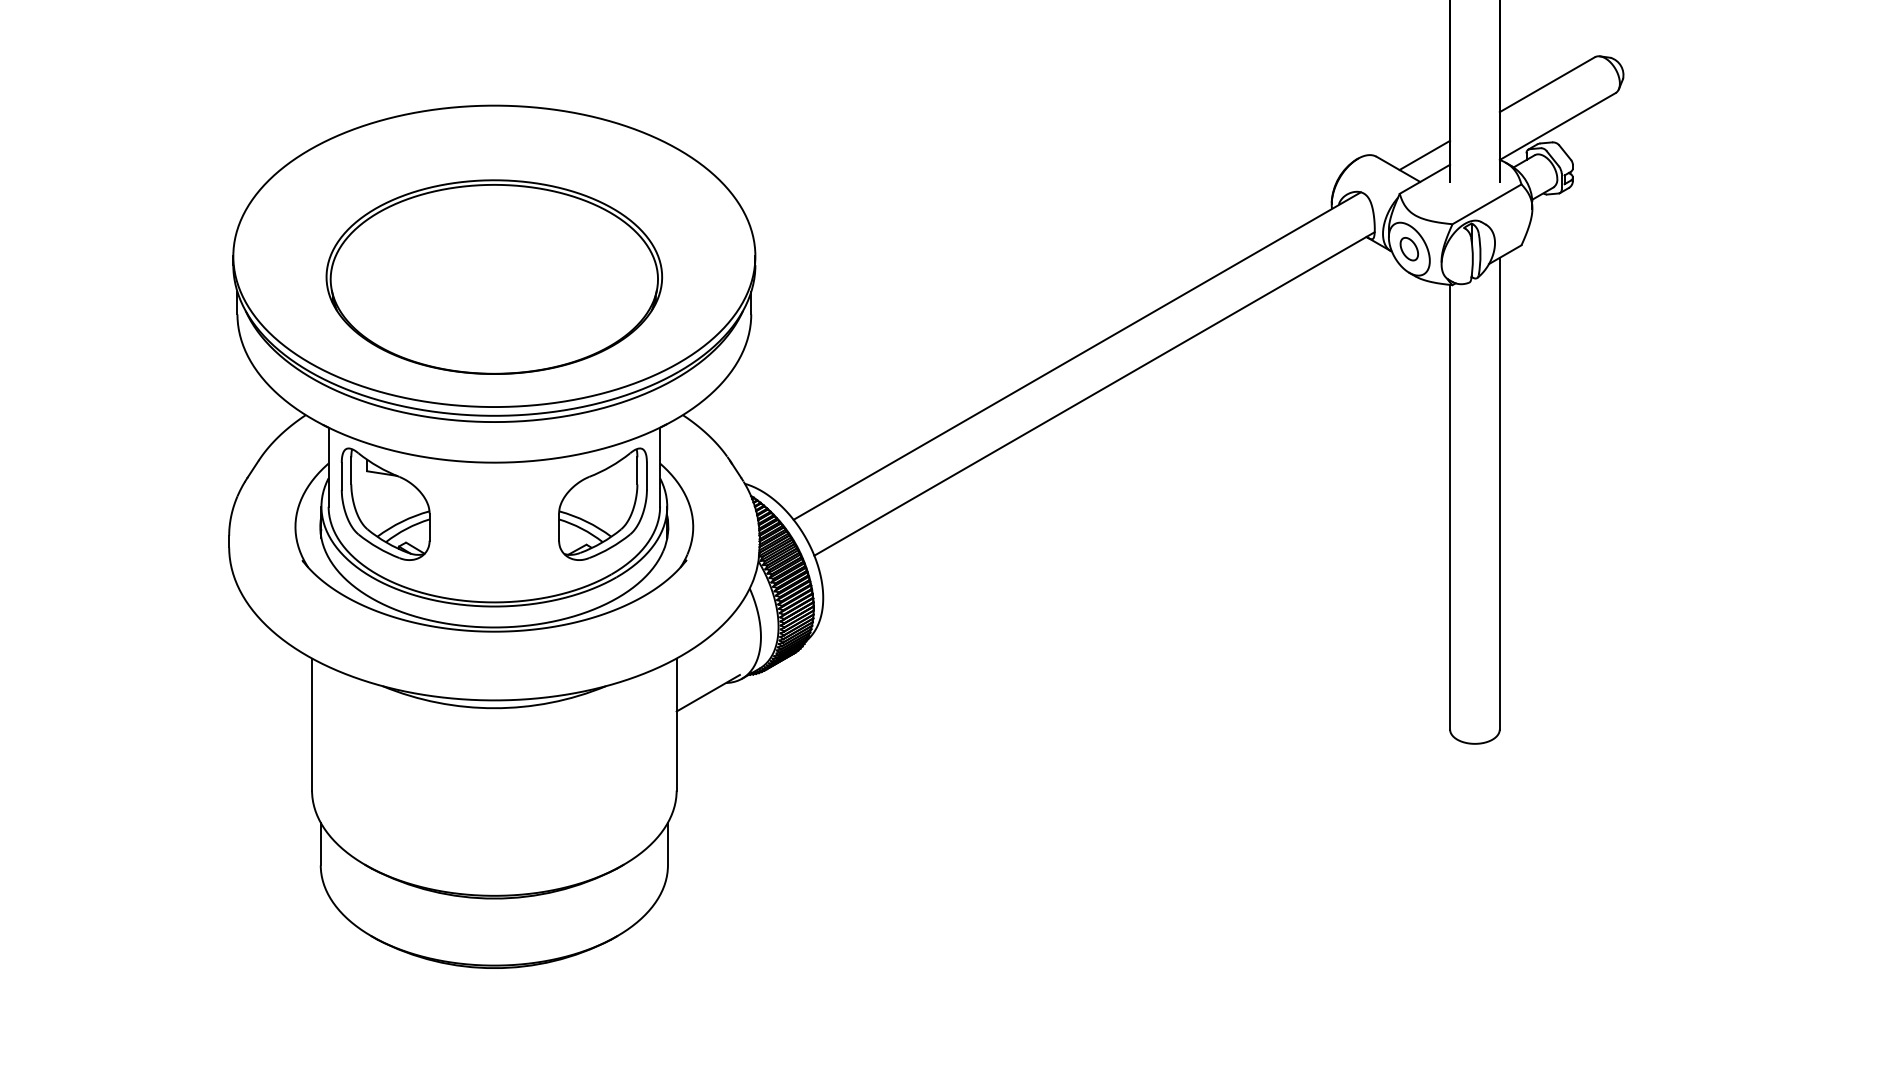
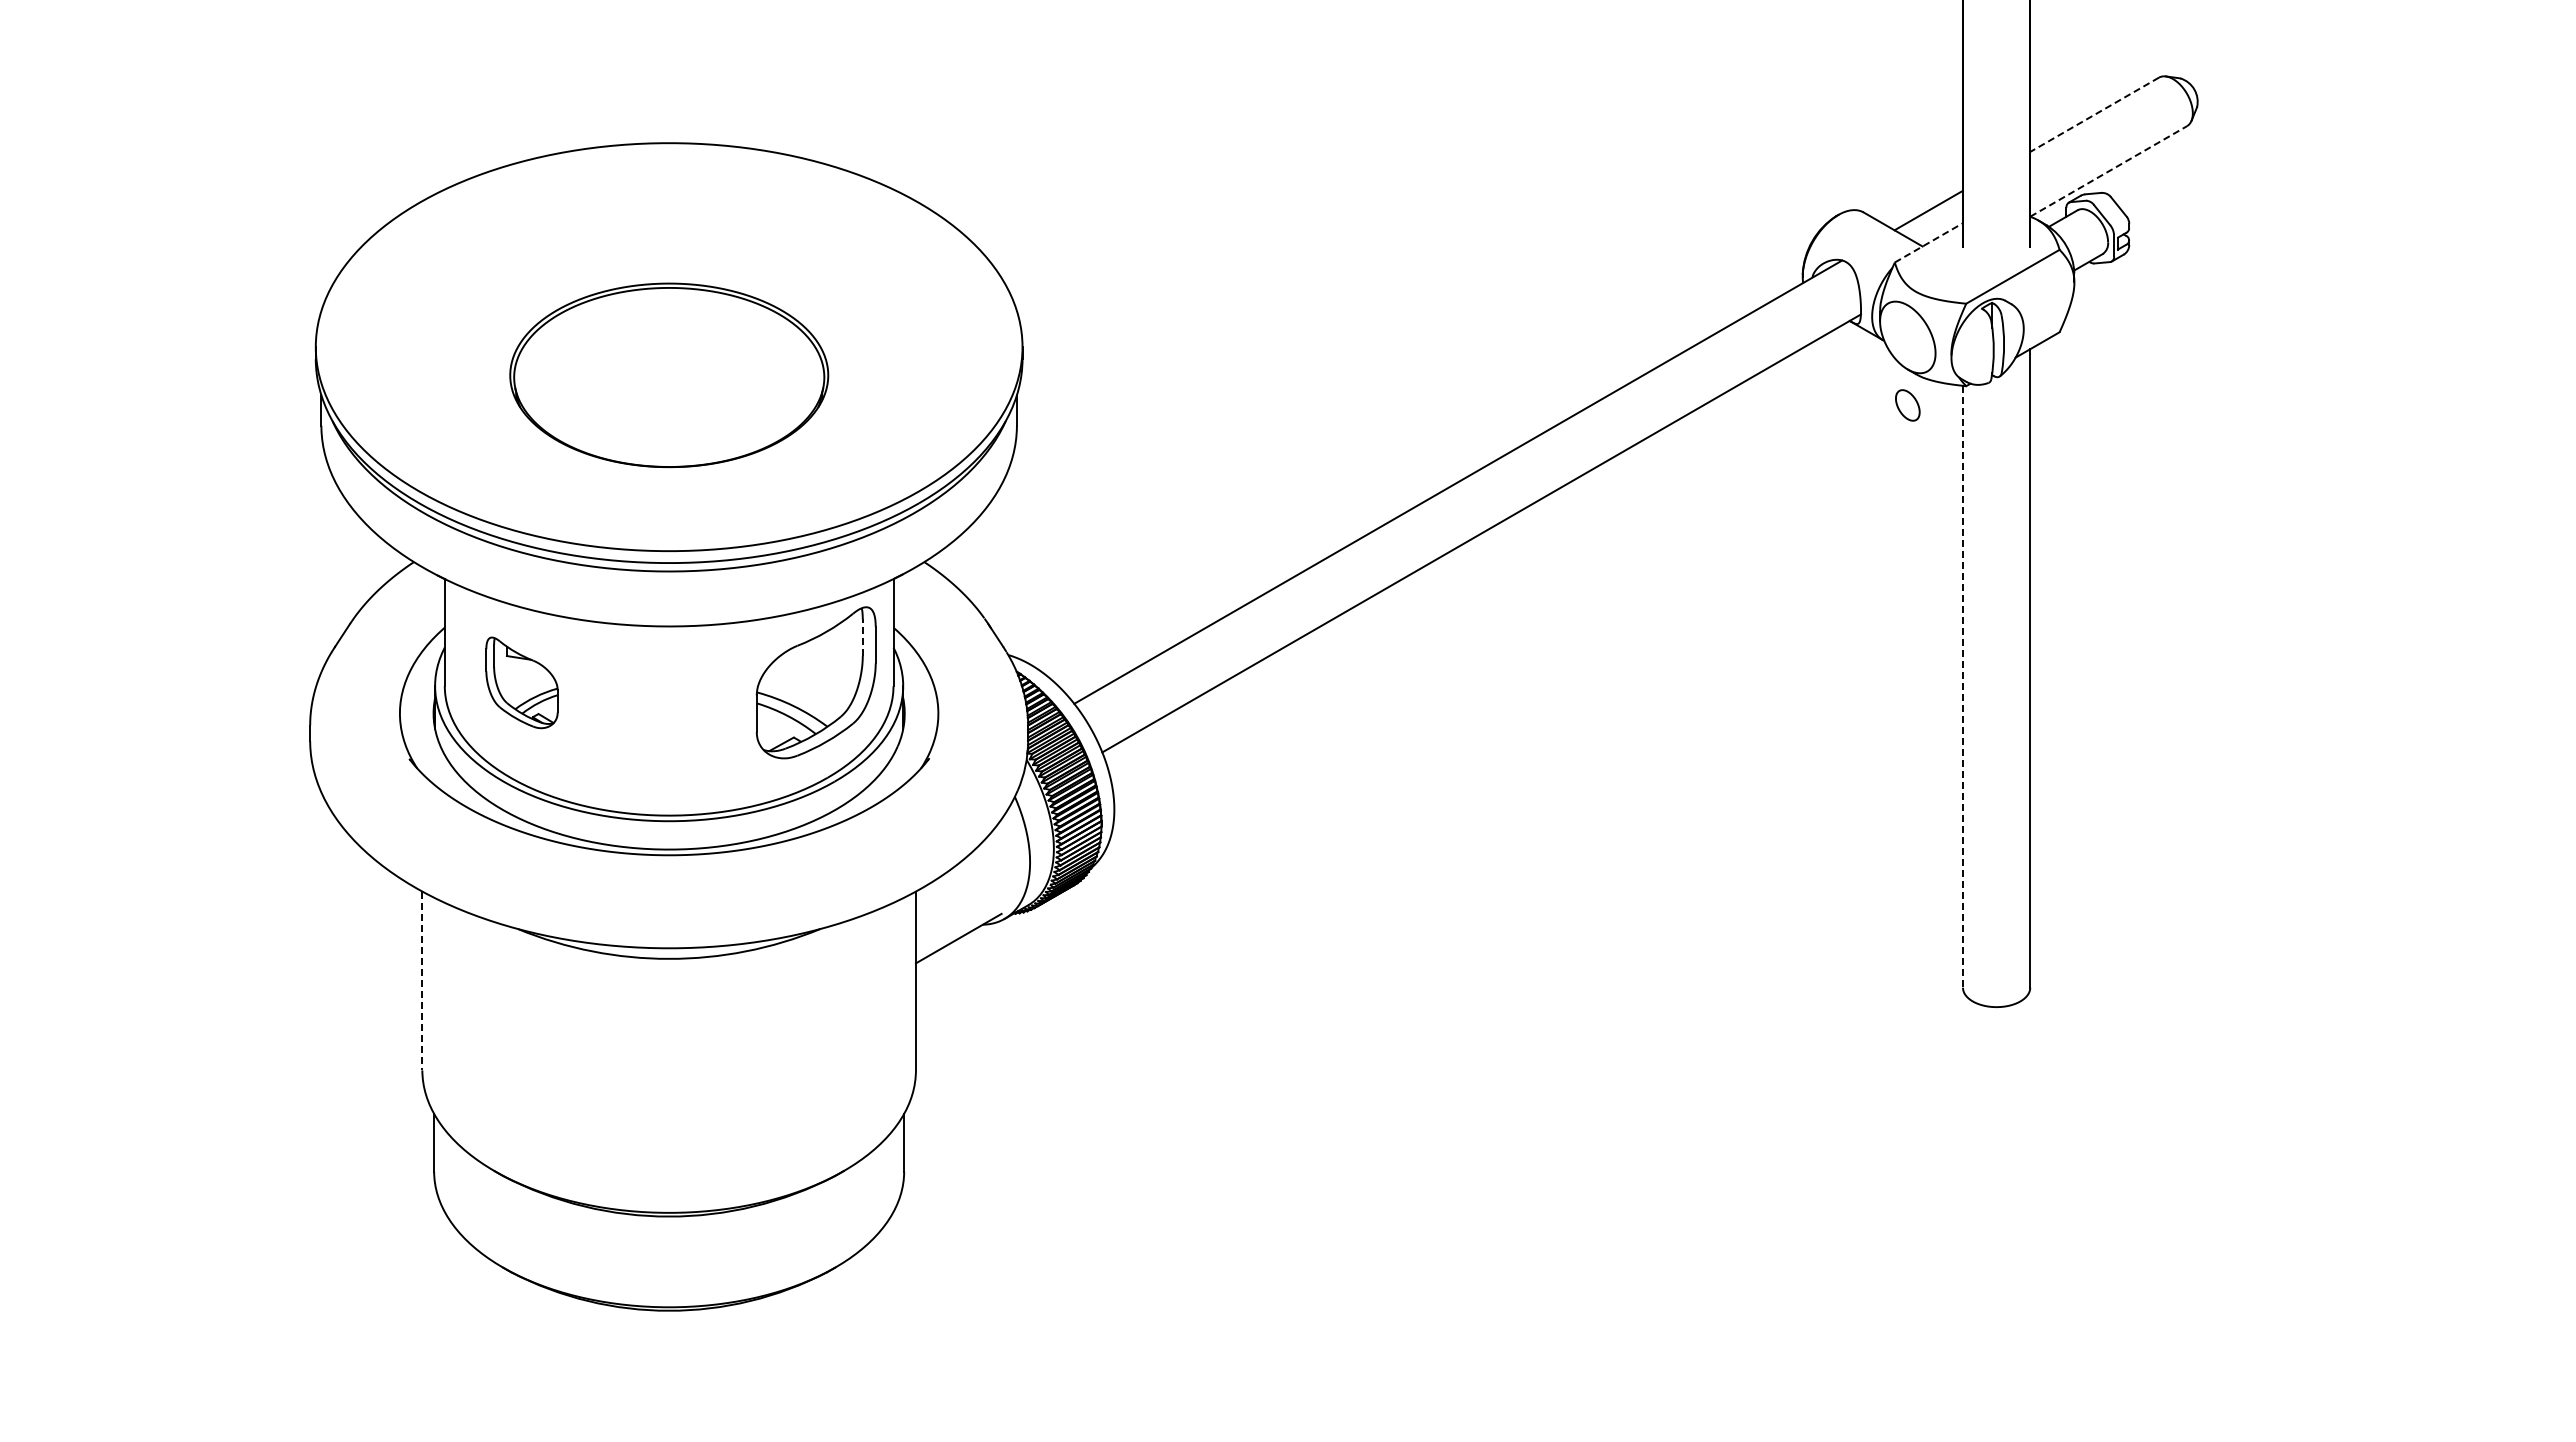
line: (1547, 85) -> (2094, 115), solid -> dashed
line: (1557, 126) -> (2108, 171), solid -> dashed
line: (1425, 179) -> (1929, 242), solid -> dashed
part: (1409, 249) -> (1907, 405), moved
part: (494, 277) -> (669, 375), size x0.7
line: (637, 470) -> (862, 637), solid -> dashed
part: (385, 504) -> (521, 682), size x0.6
line: (1449, 507) -> (1962, 686), solid -> dashed
line: (312, 724) -> (422, 981), solid -> dashed

